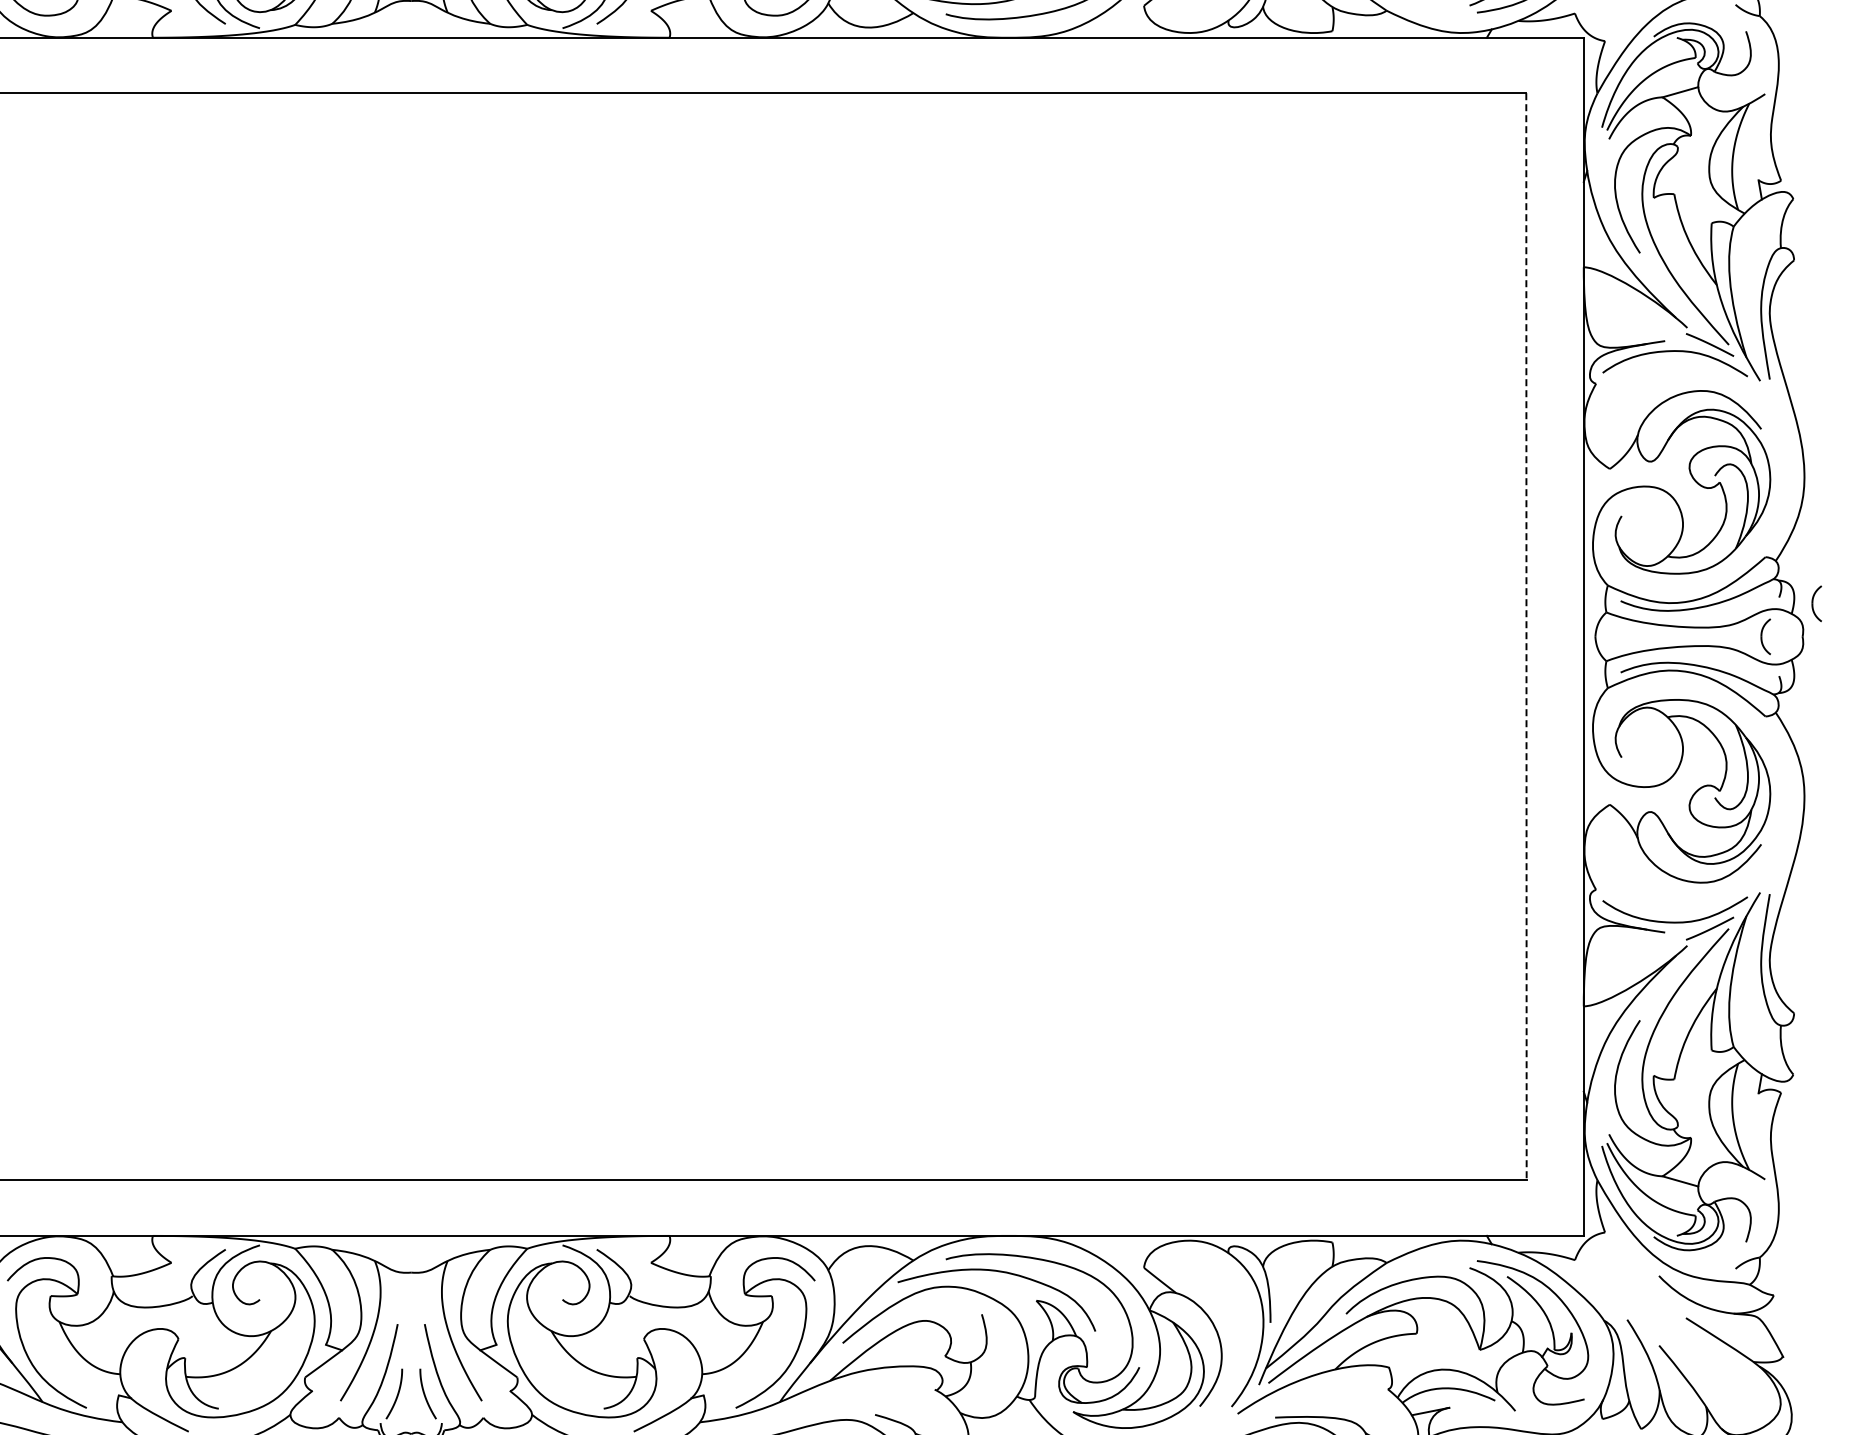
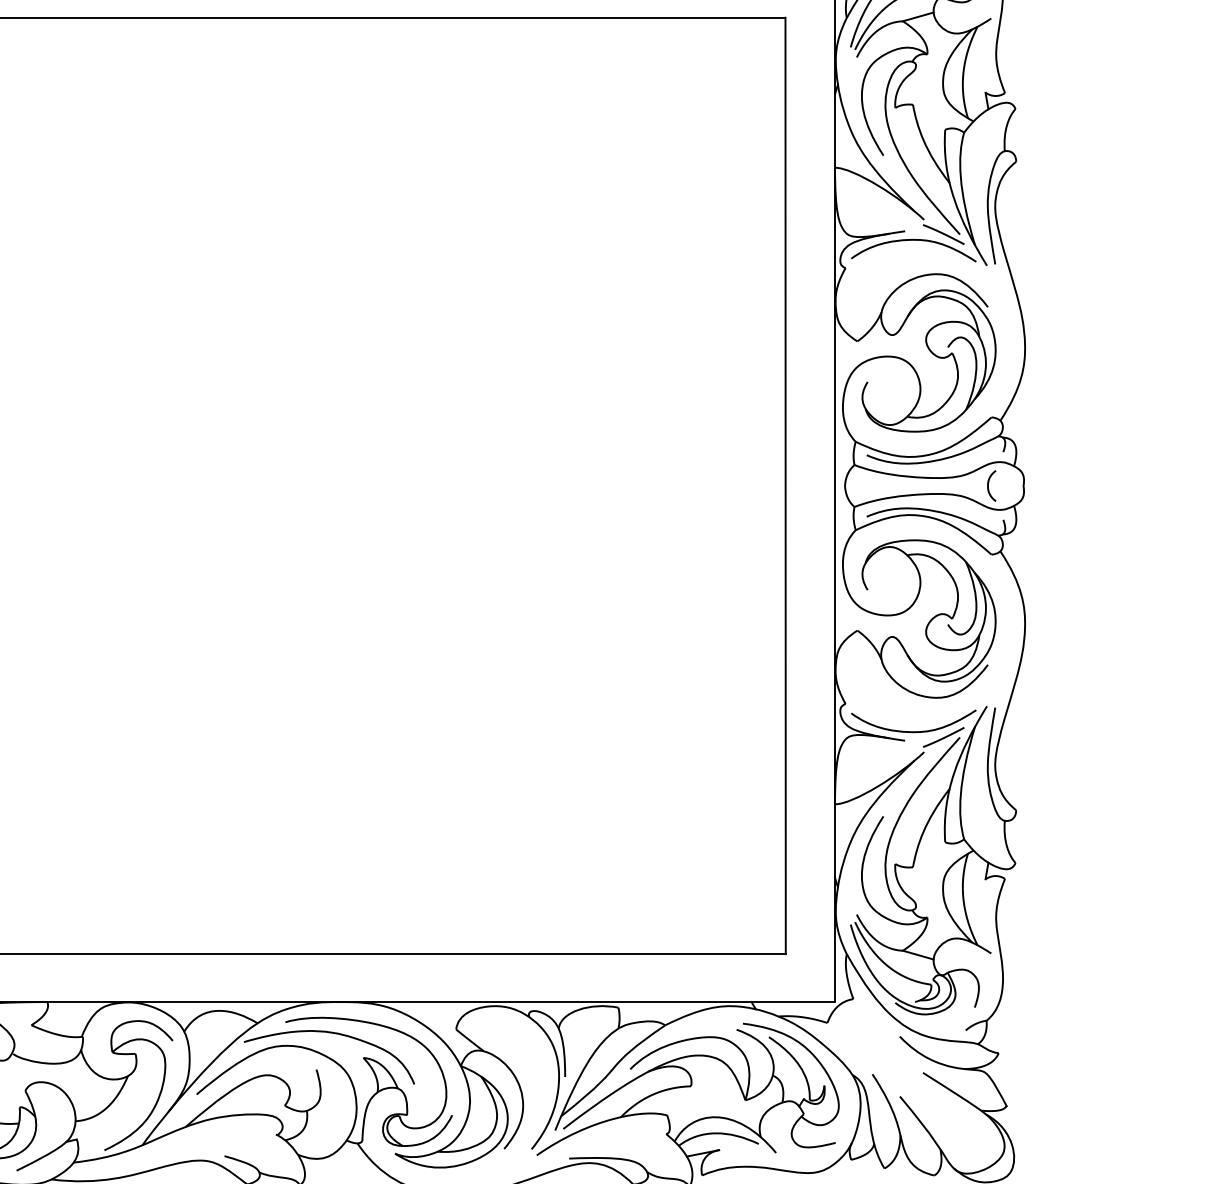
part: (1816, 603) -> (1035, 457), removed
line: (1526, 637) -> (785, 486), dashed -> solid

